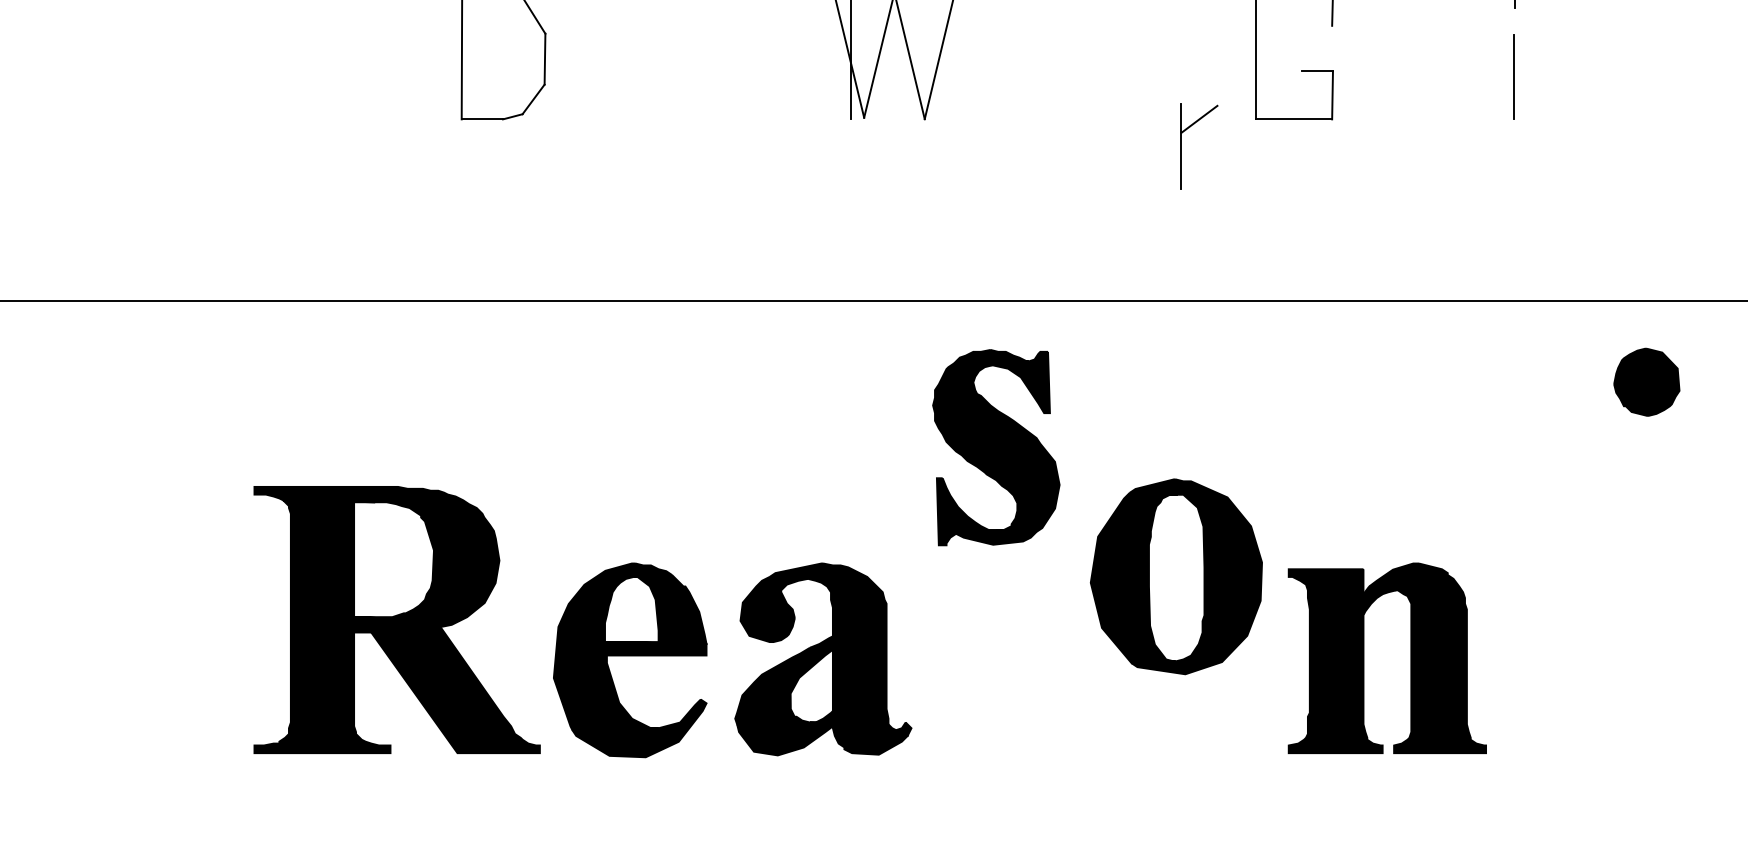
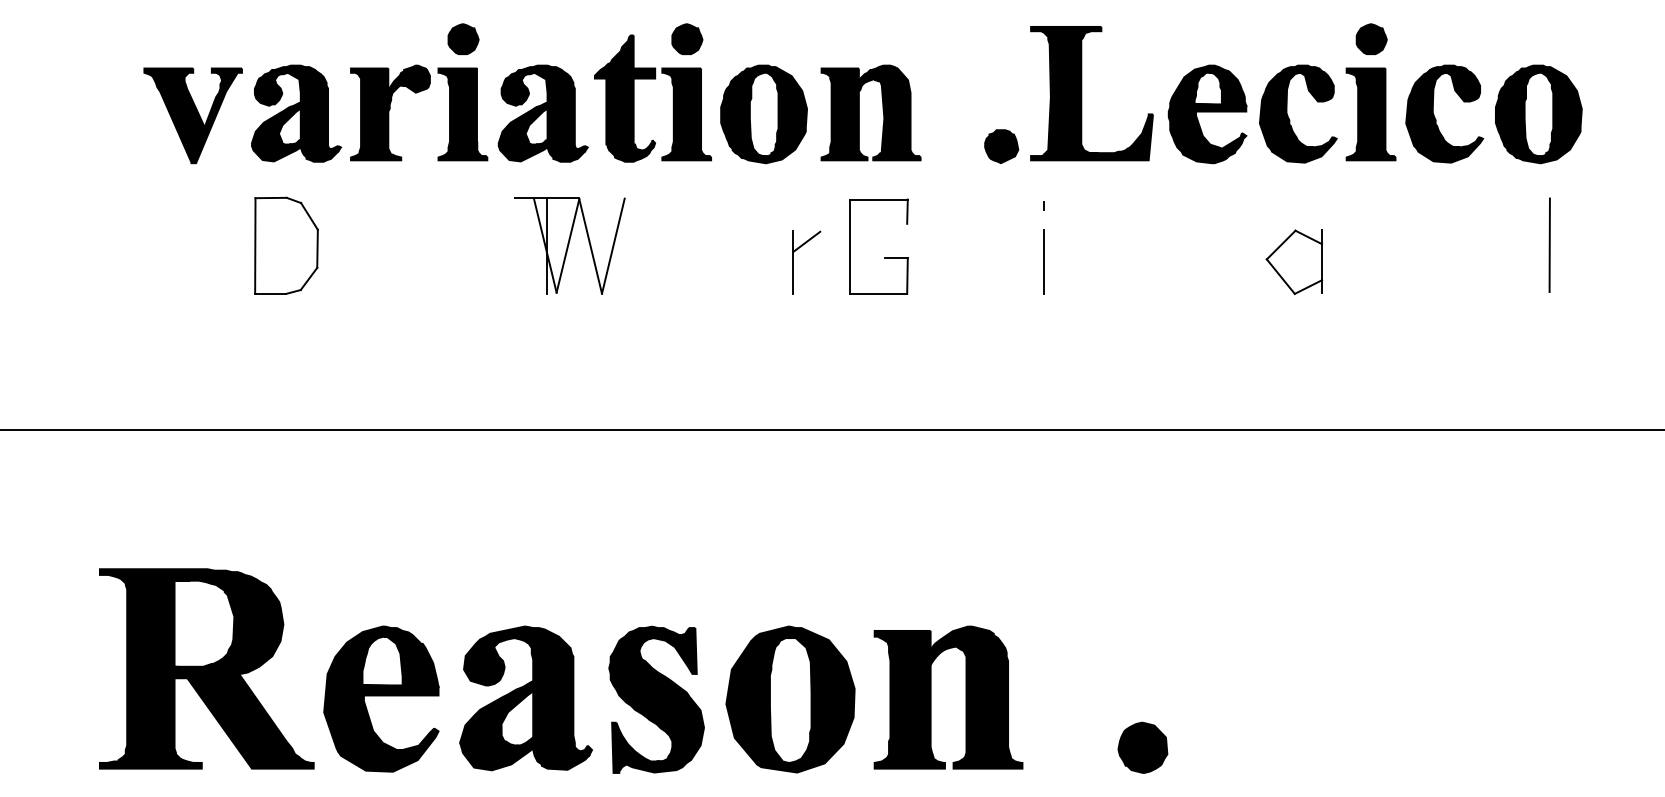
part: (1181, 146) -> (793, 262), moved
part: (1646, 381) -> (1142, 747), moved
part: (996, 447) -> (656, 699), moved
part: (1176, 576) -> (790, 699), moved

